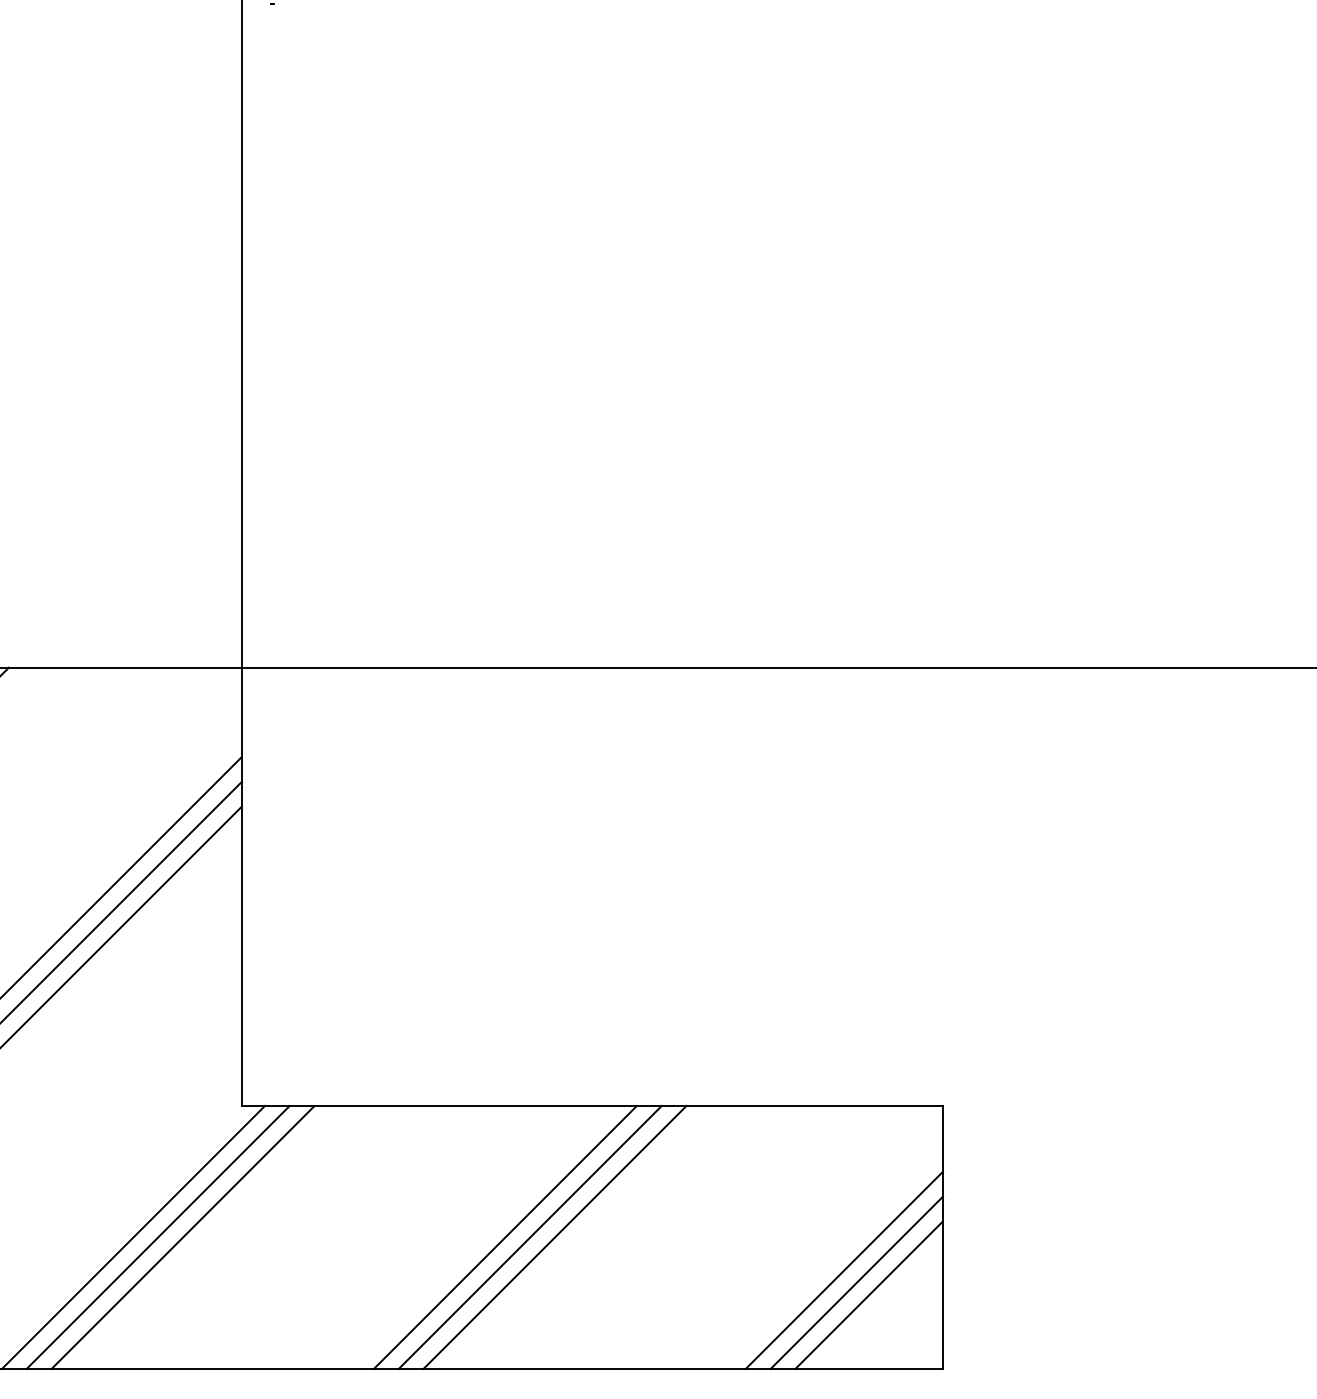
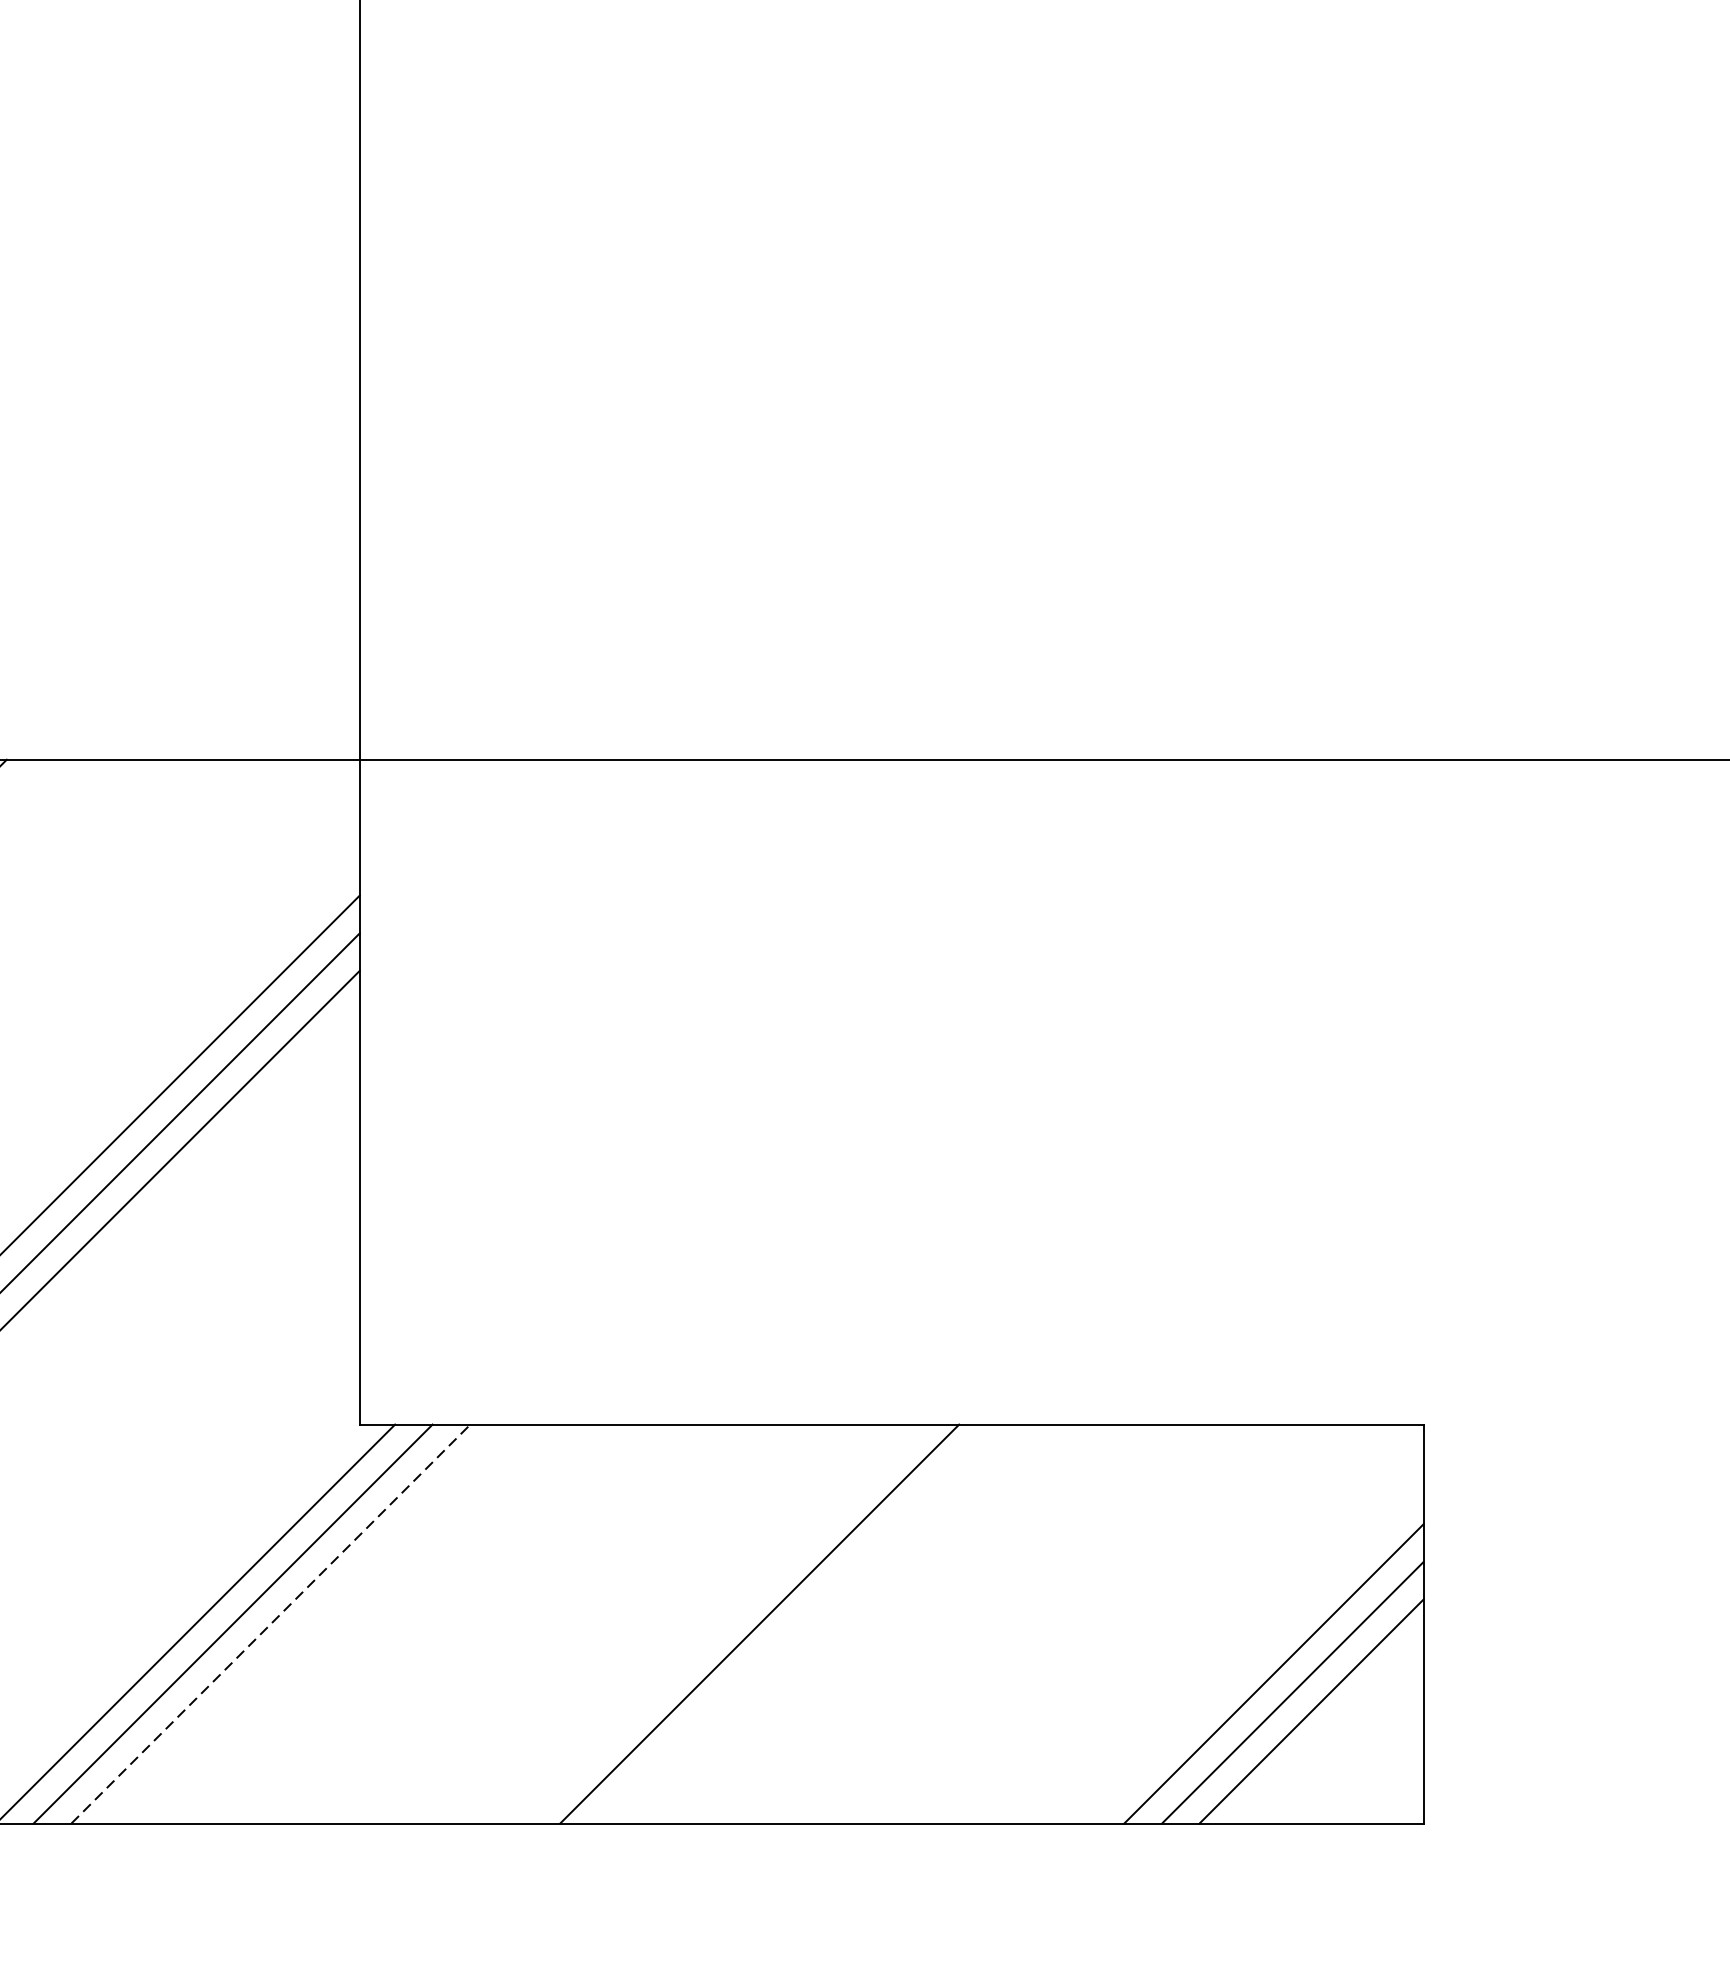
line: (183, 1237) -> (271, 1624), solid -> dashed
line: (529, 1237) -> (796, 1624), removed
line: (554, 1237) -> (834, 1624), removed

